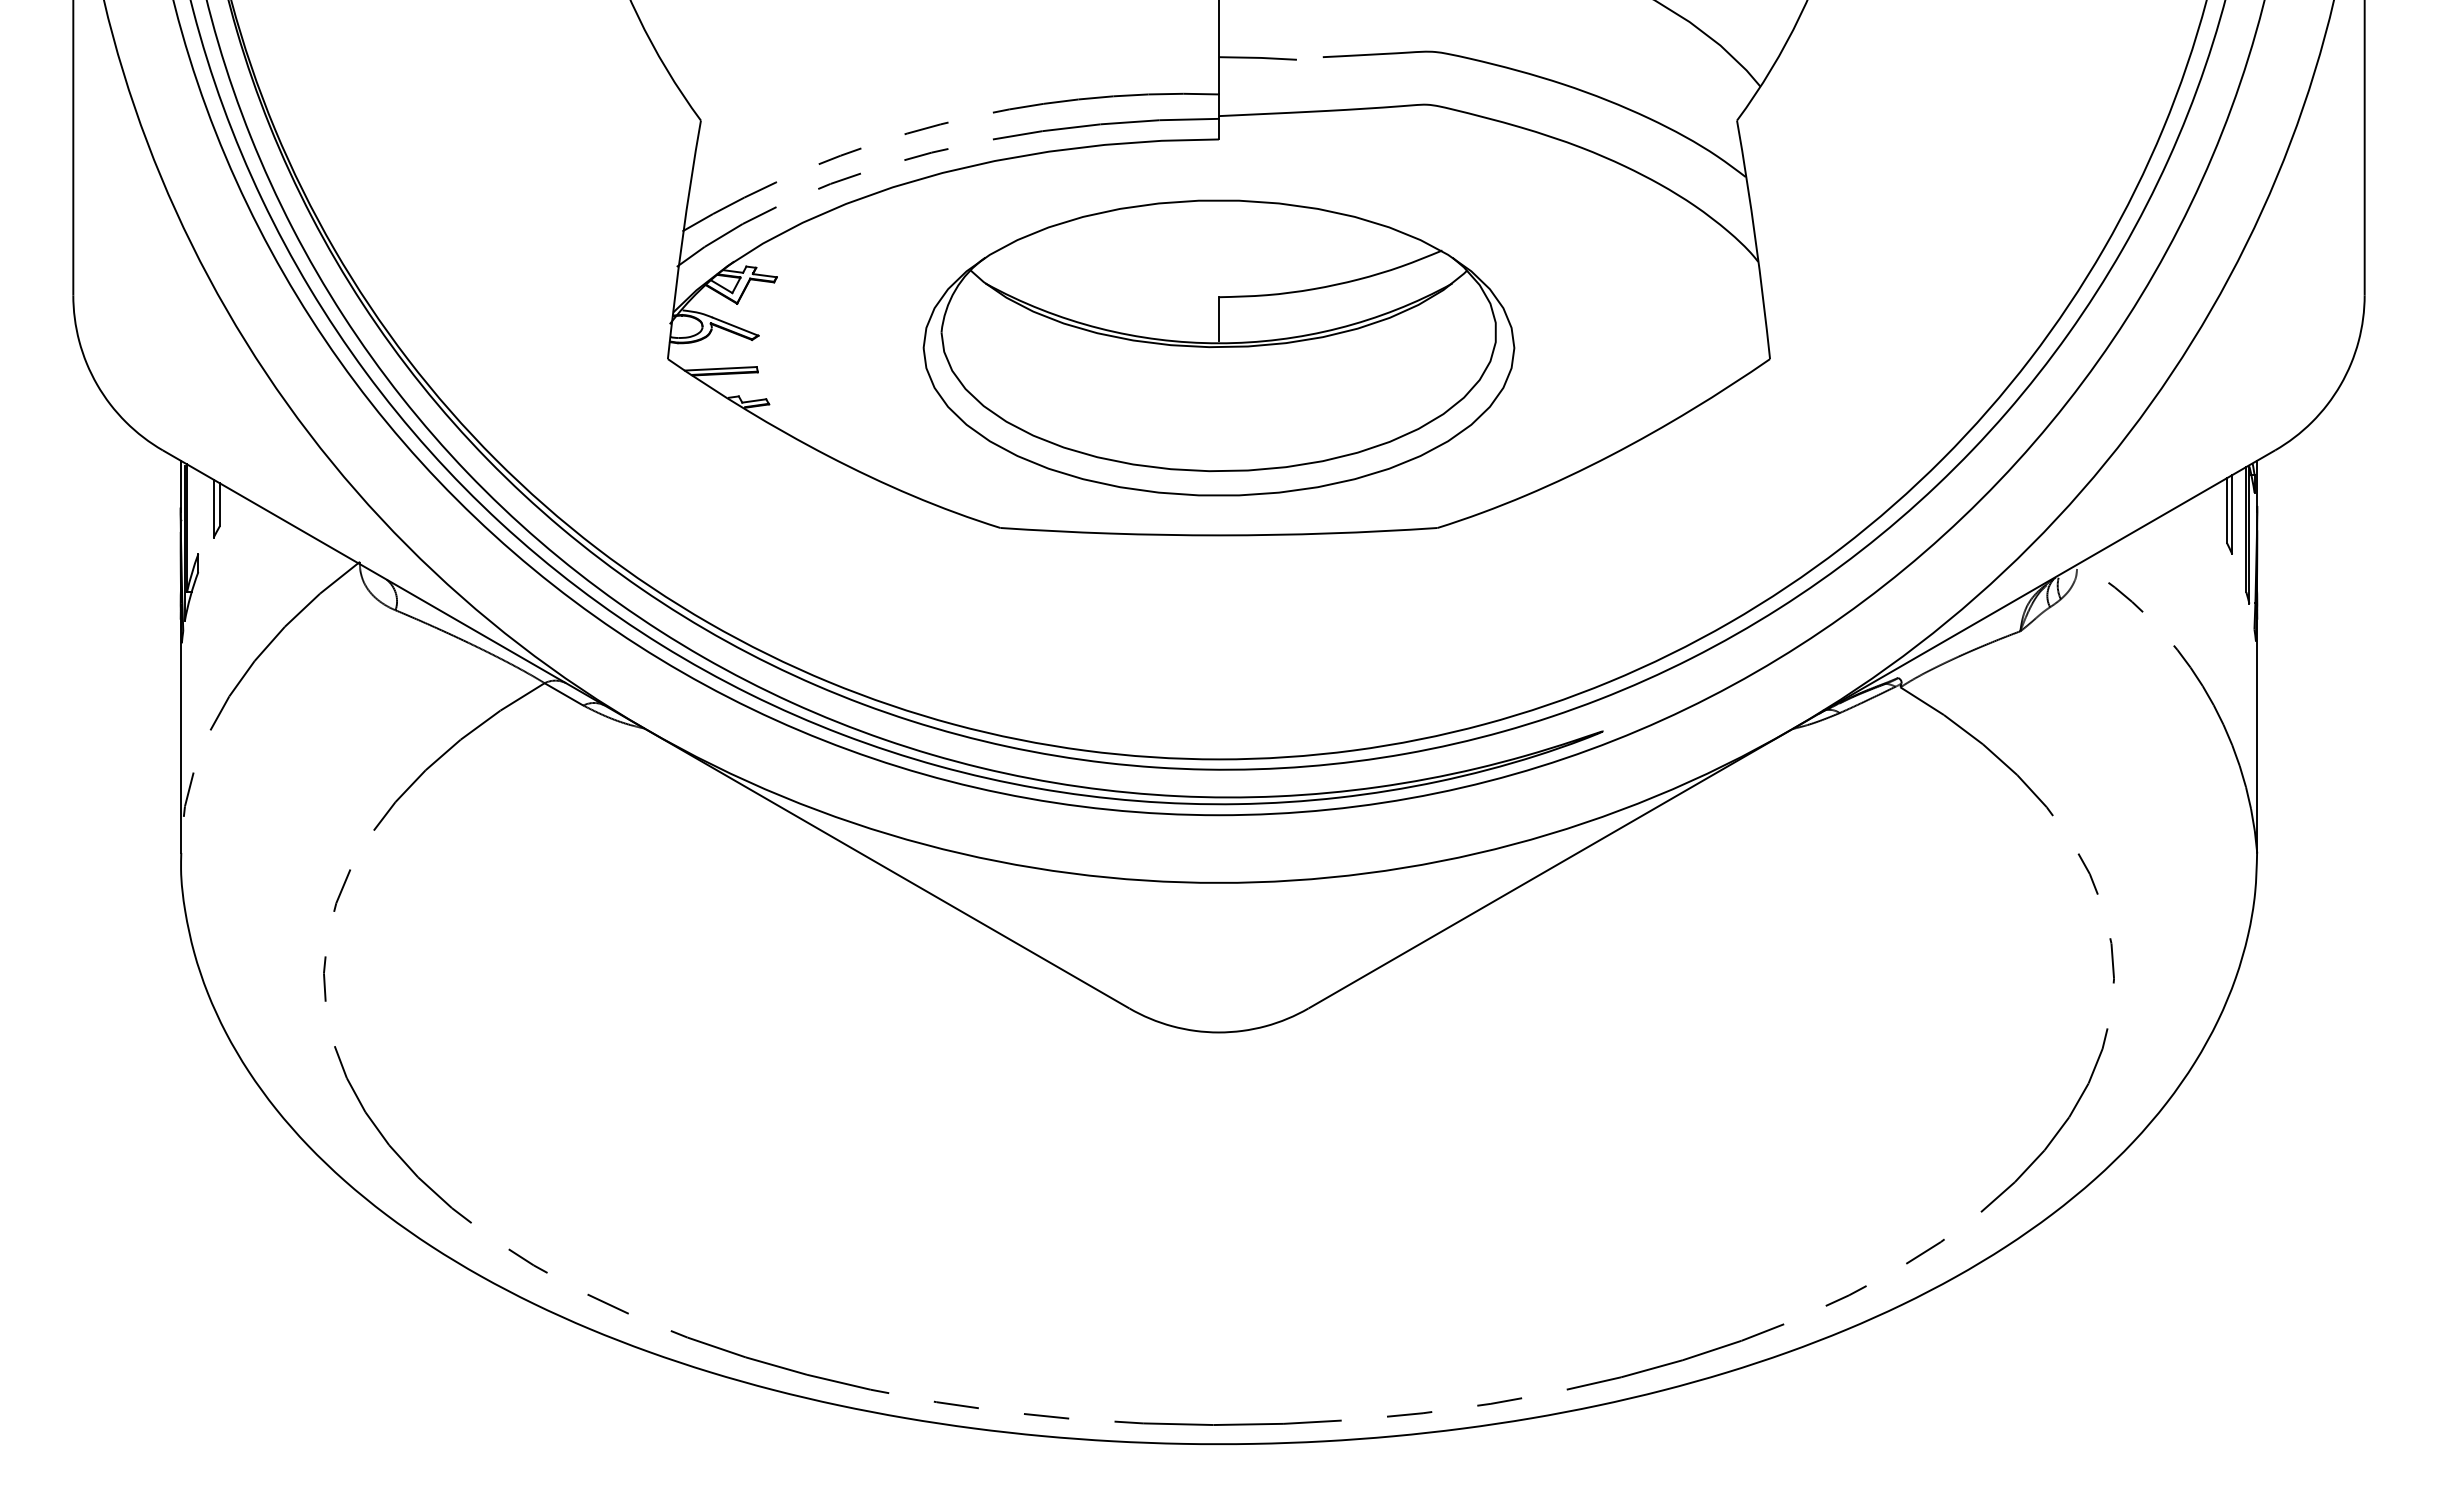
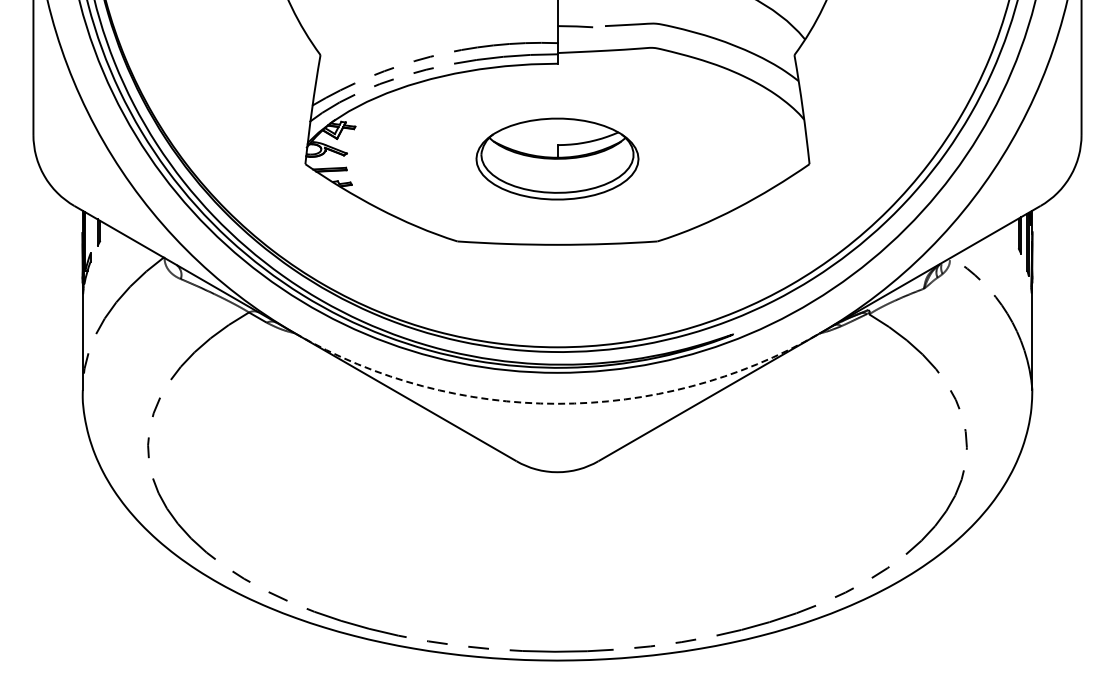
part: (1219, 346) -> (557, 158), size x0.6
arc: (1219, 882) -> (557, 403), solid -> dashed

